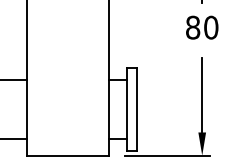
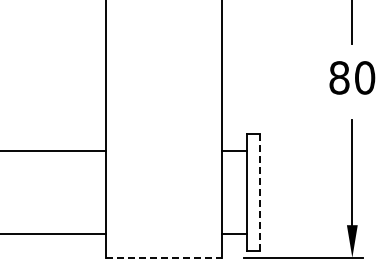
line: (136, 109) -> (260, 192), solid -> dashed
line: (68, 155) -> (164, 257), solid -> dashed

